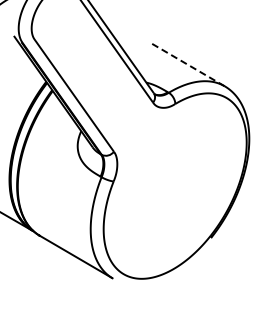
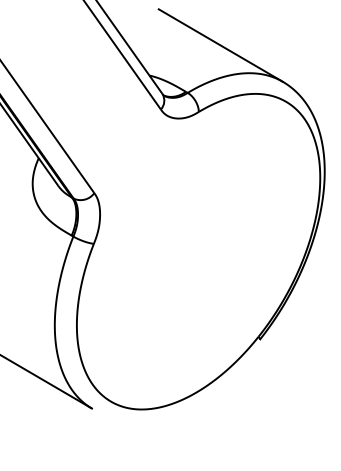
line: (187, 64) -> (219, 44), dashed -> solid

